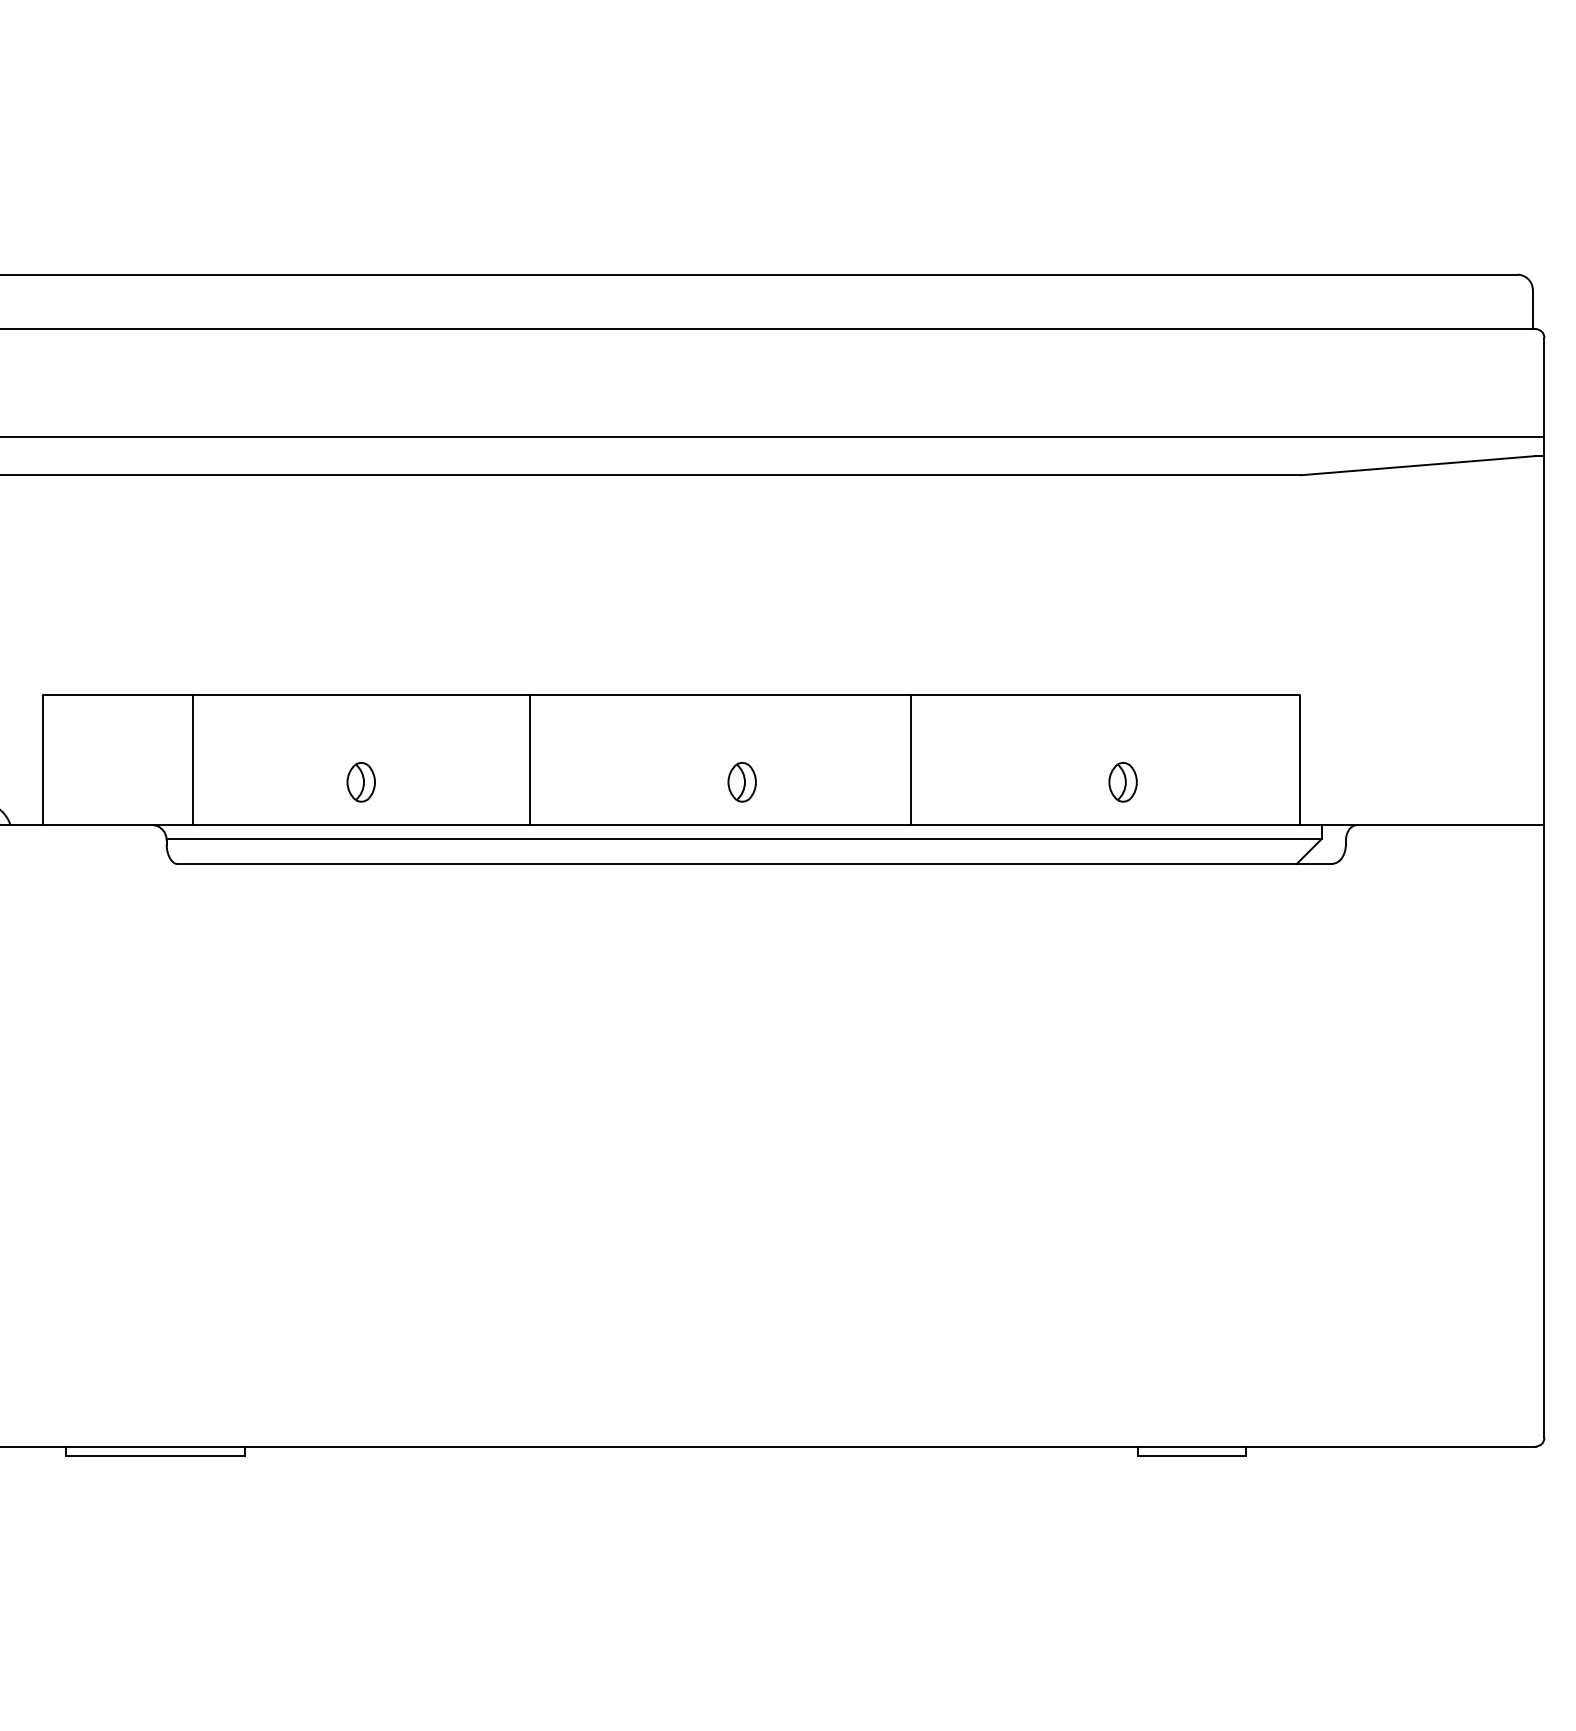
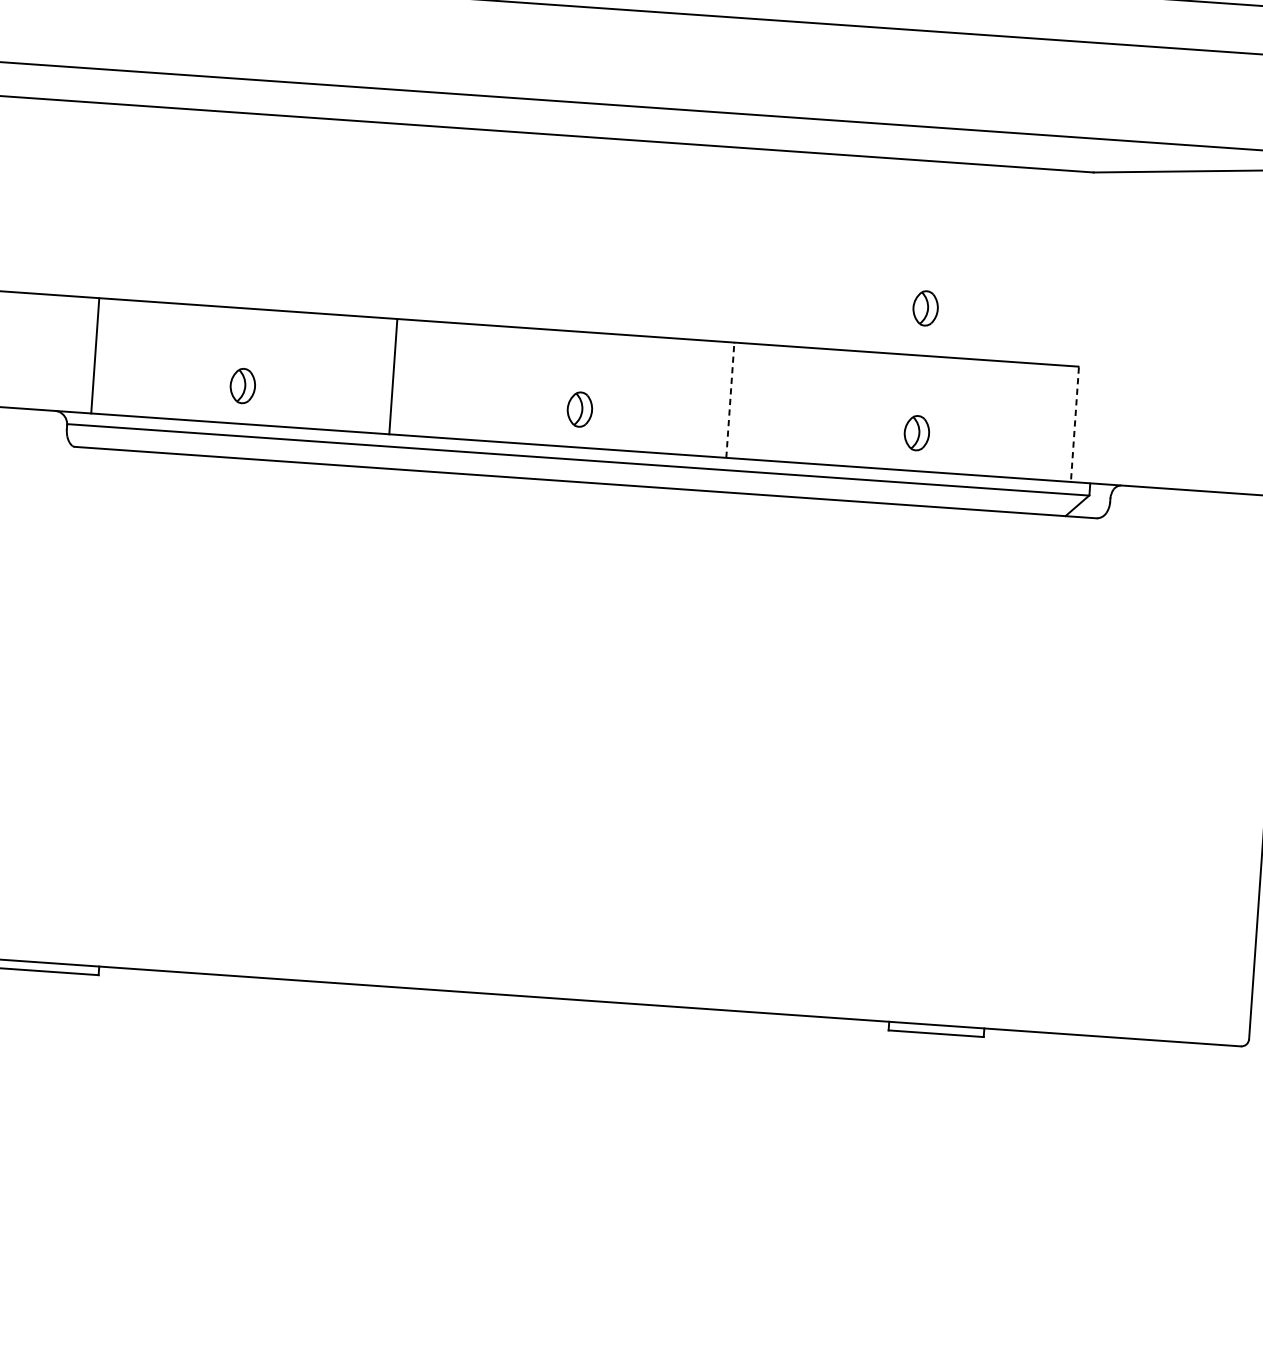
part: (1122, 641) -> (925, 308), added
line: (910, 760) -> (730, 400), solid -> dashed
line: (1300, 760) -> (1075, 424), solid -> dashed

